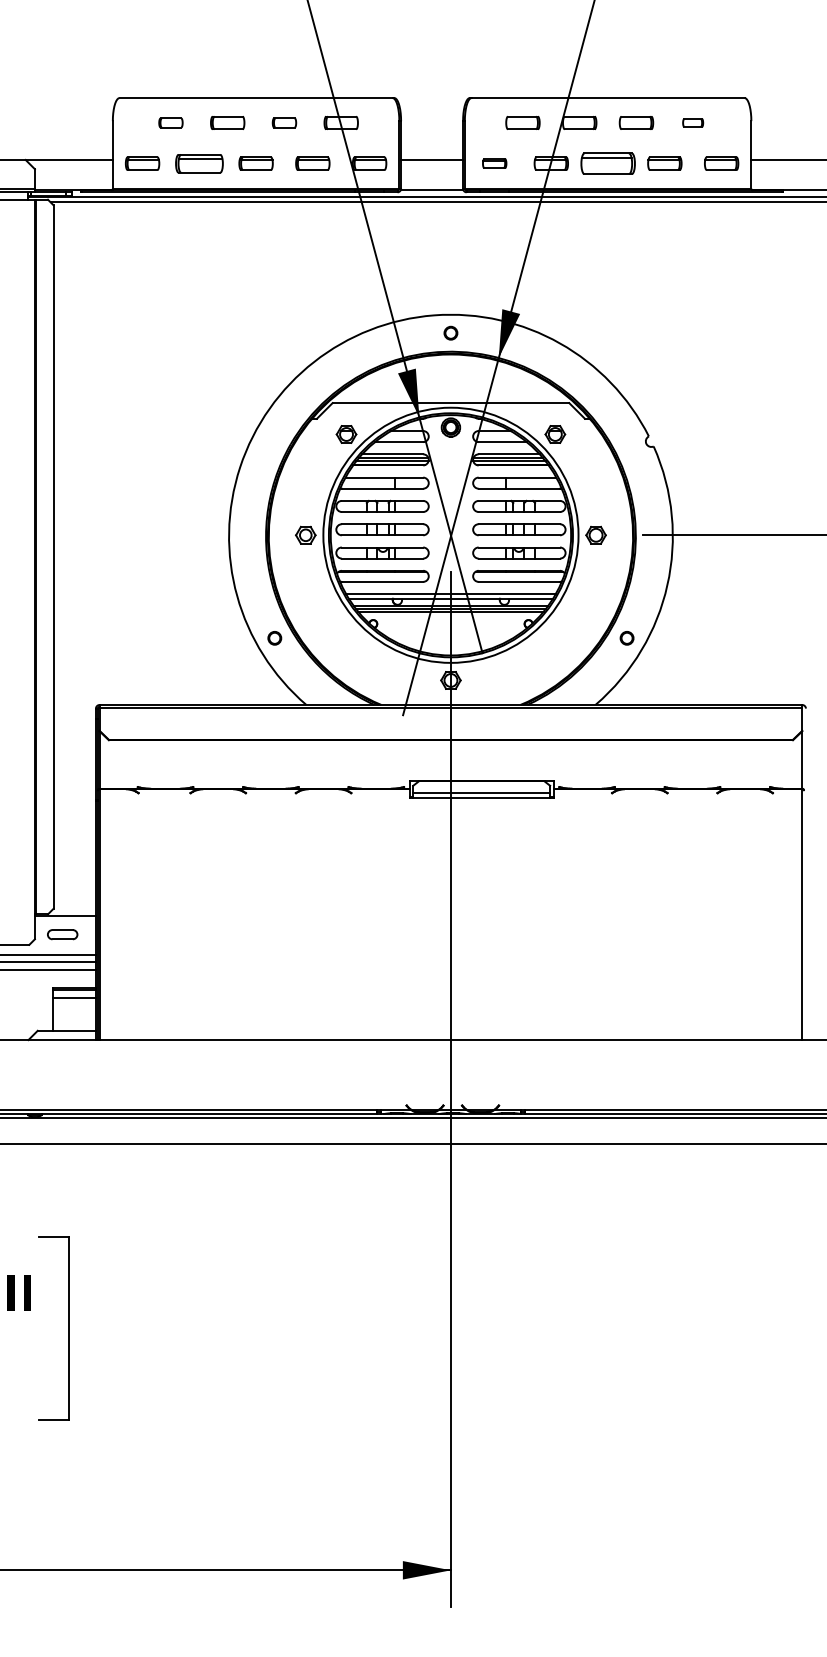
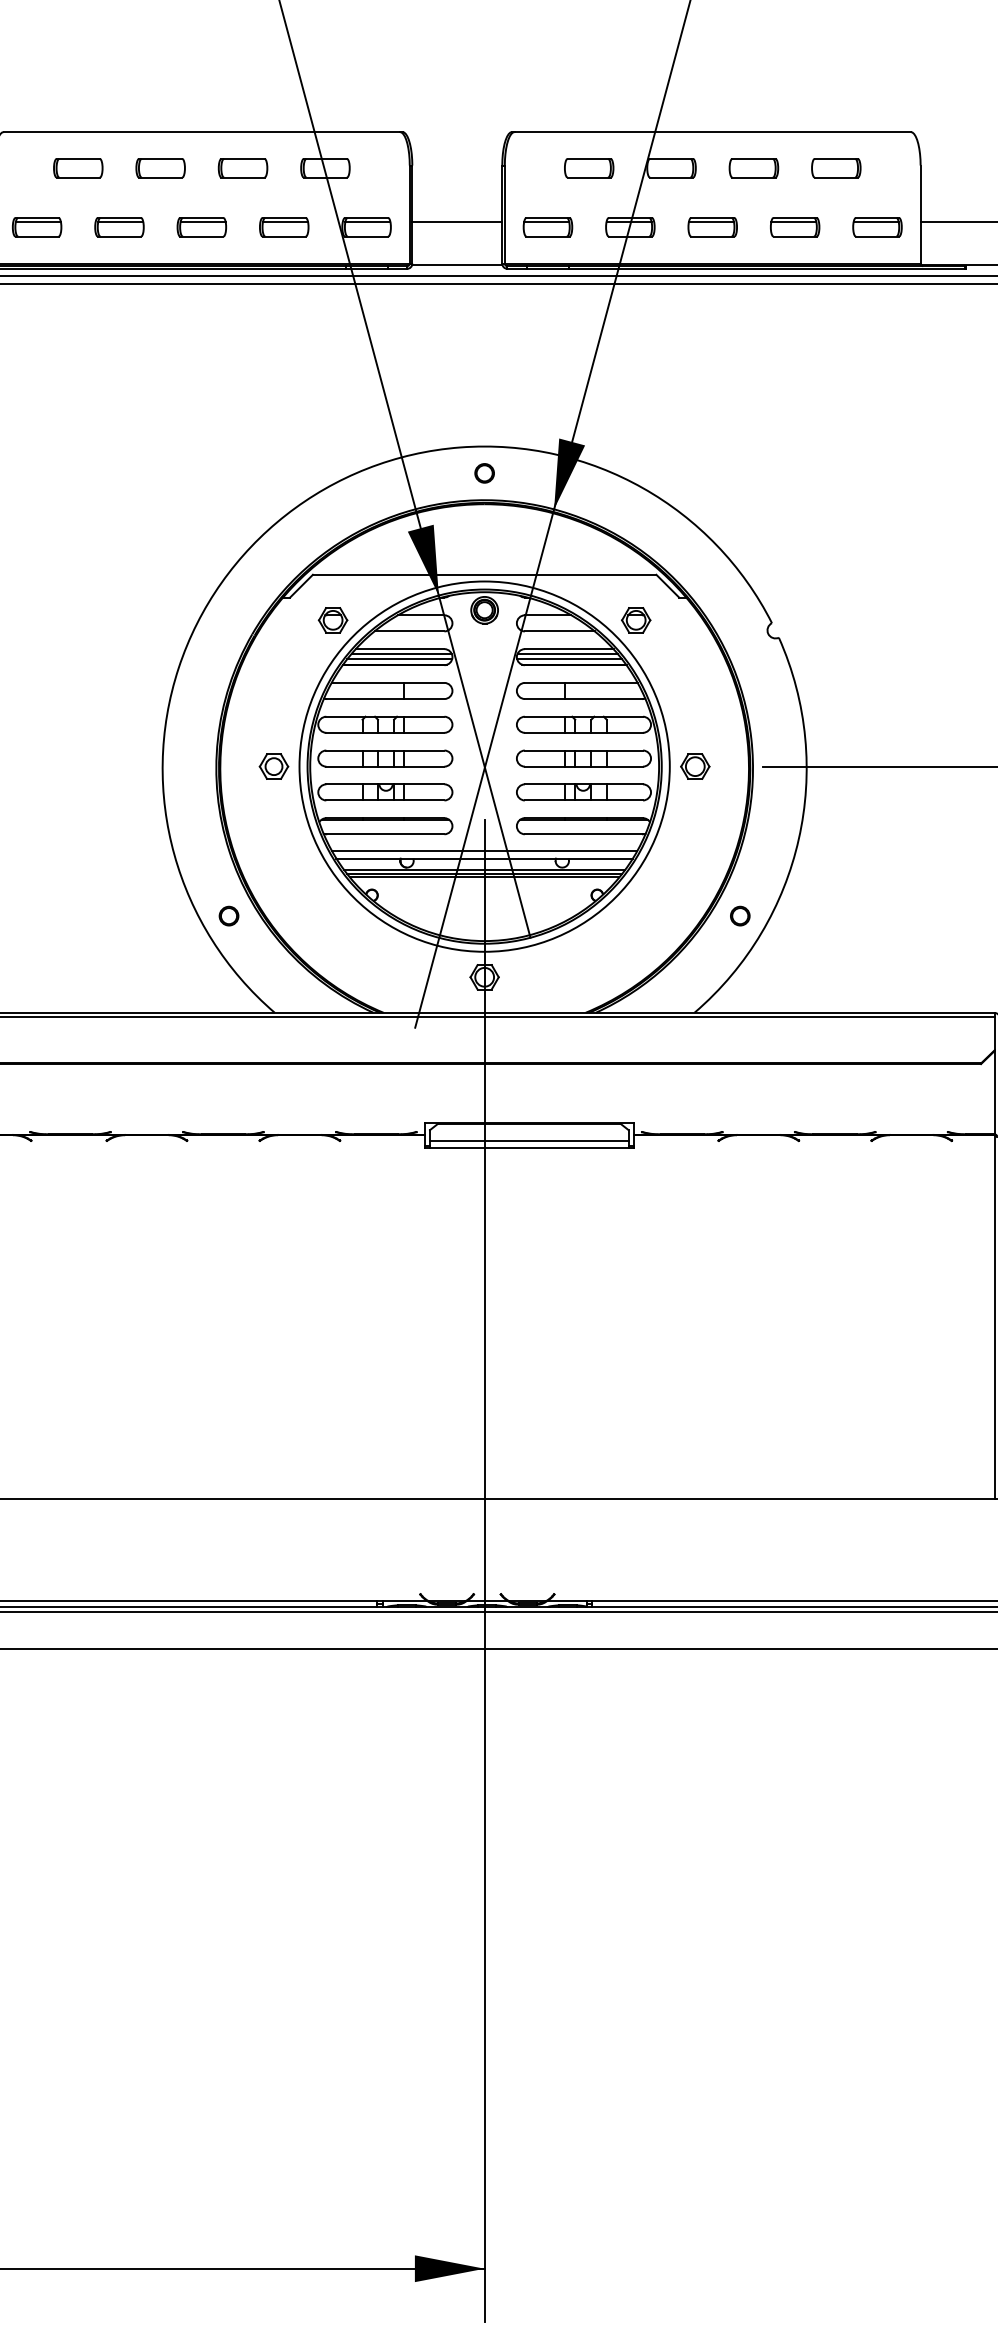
part: (170, 122) -> (77, 167), size x1.43
part: (284, 122) -> (243, 167), size x1.43
part: (692, 122) -> (835, 167), size x1.67
part: (198, 163) -> (118, 227), size x0.71
part: (494, 163) -> (547, 227), size x1.43
part: (607, 163) -> (711, 227), size x0.62

